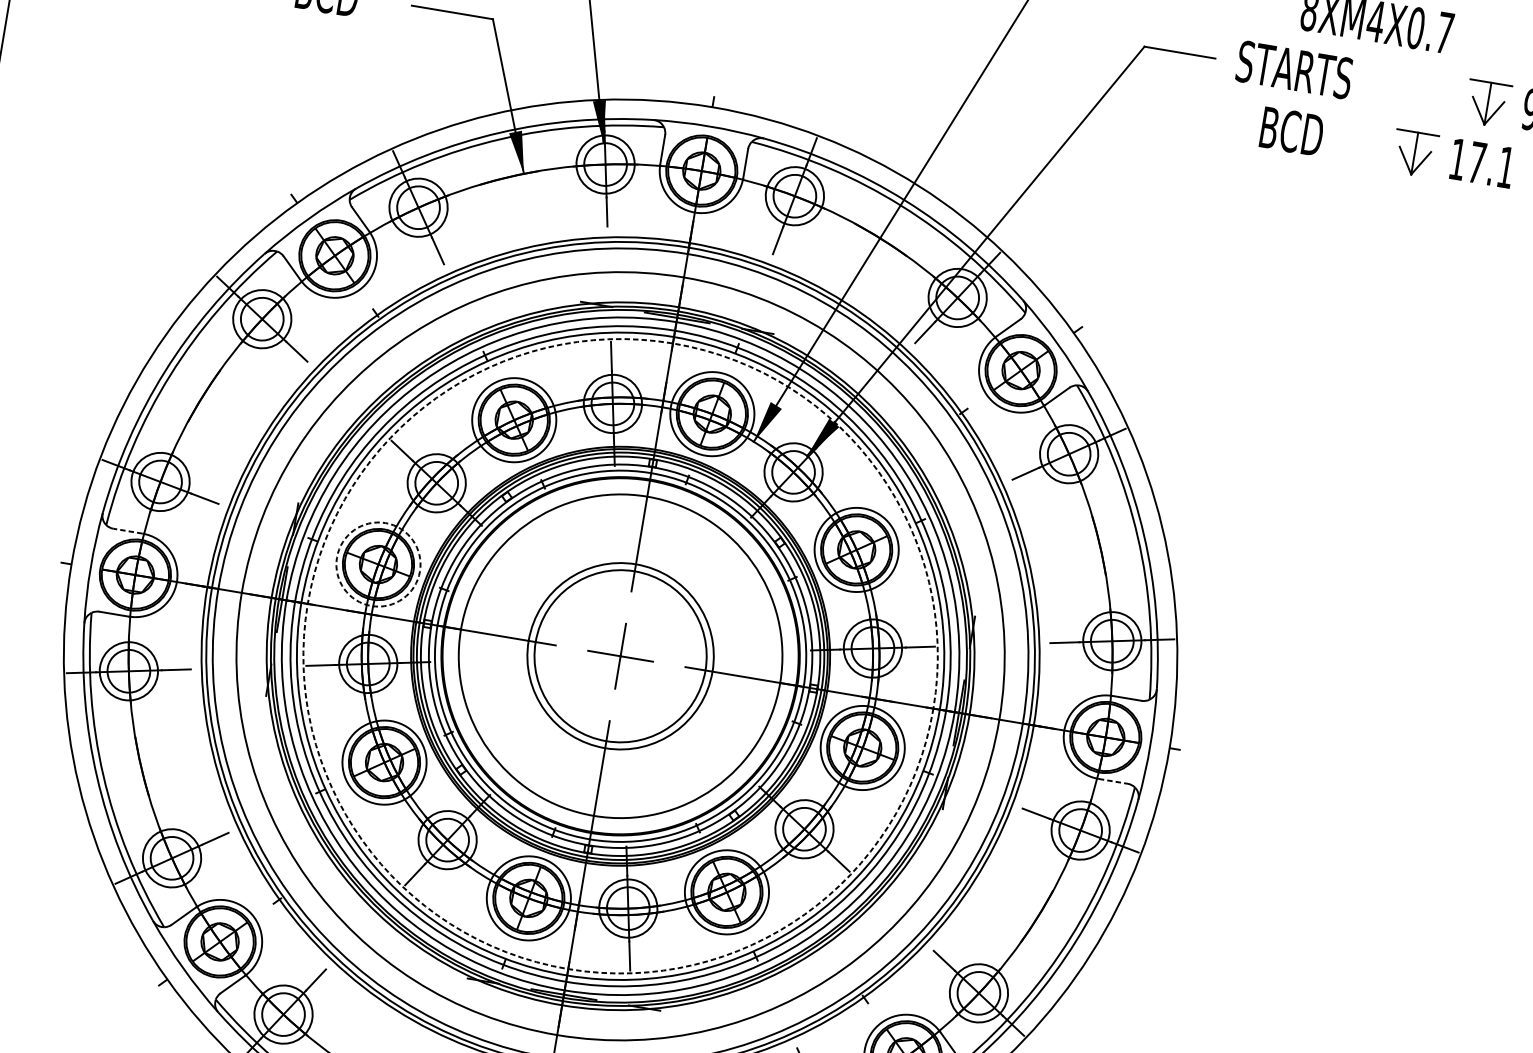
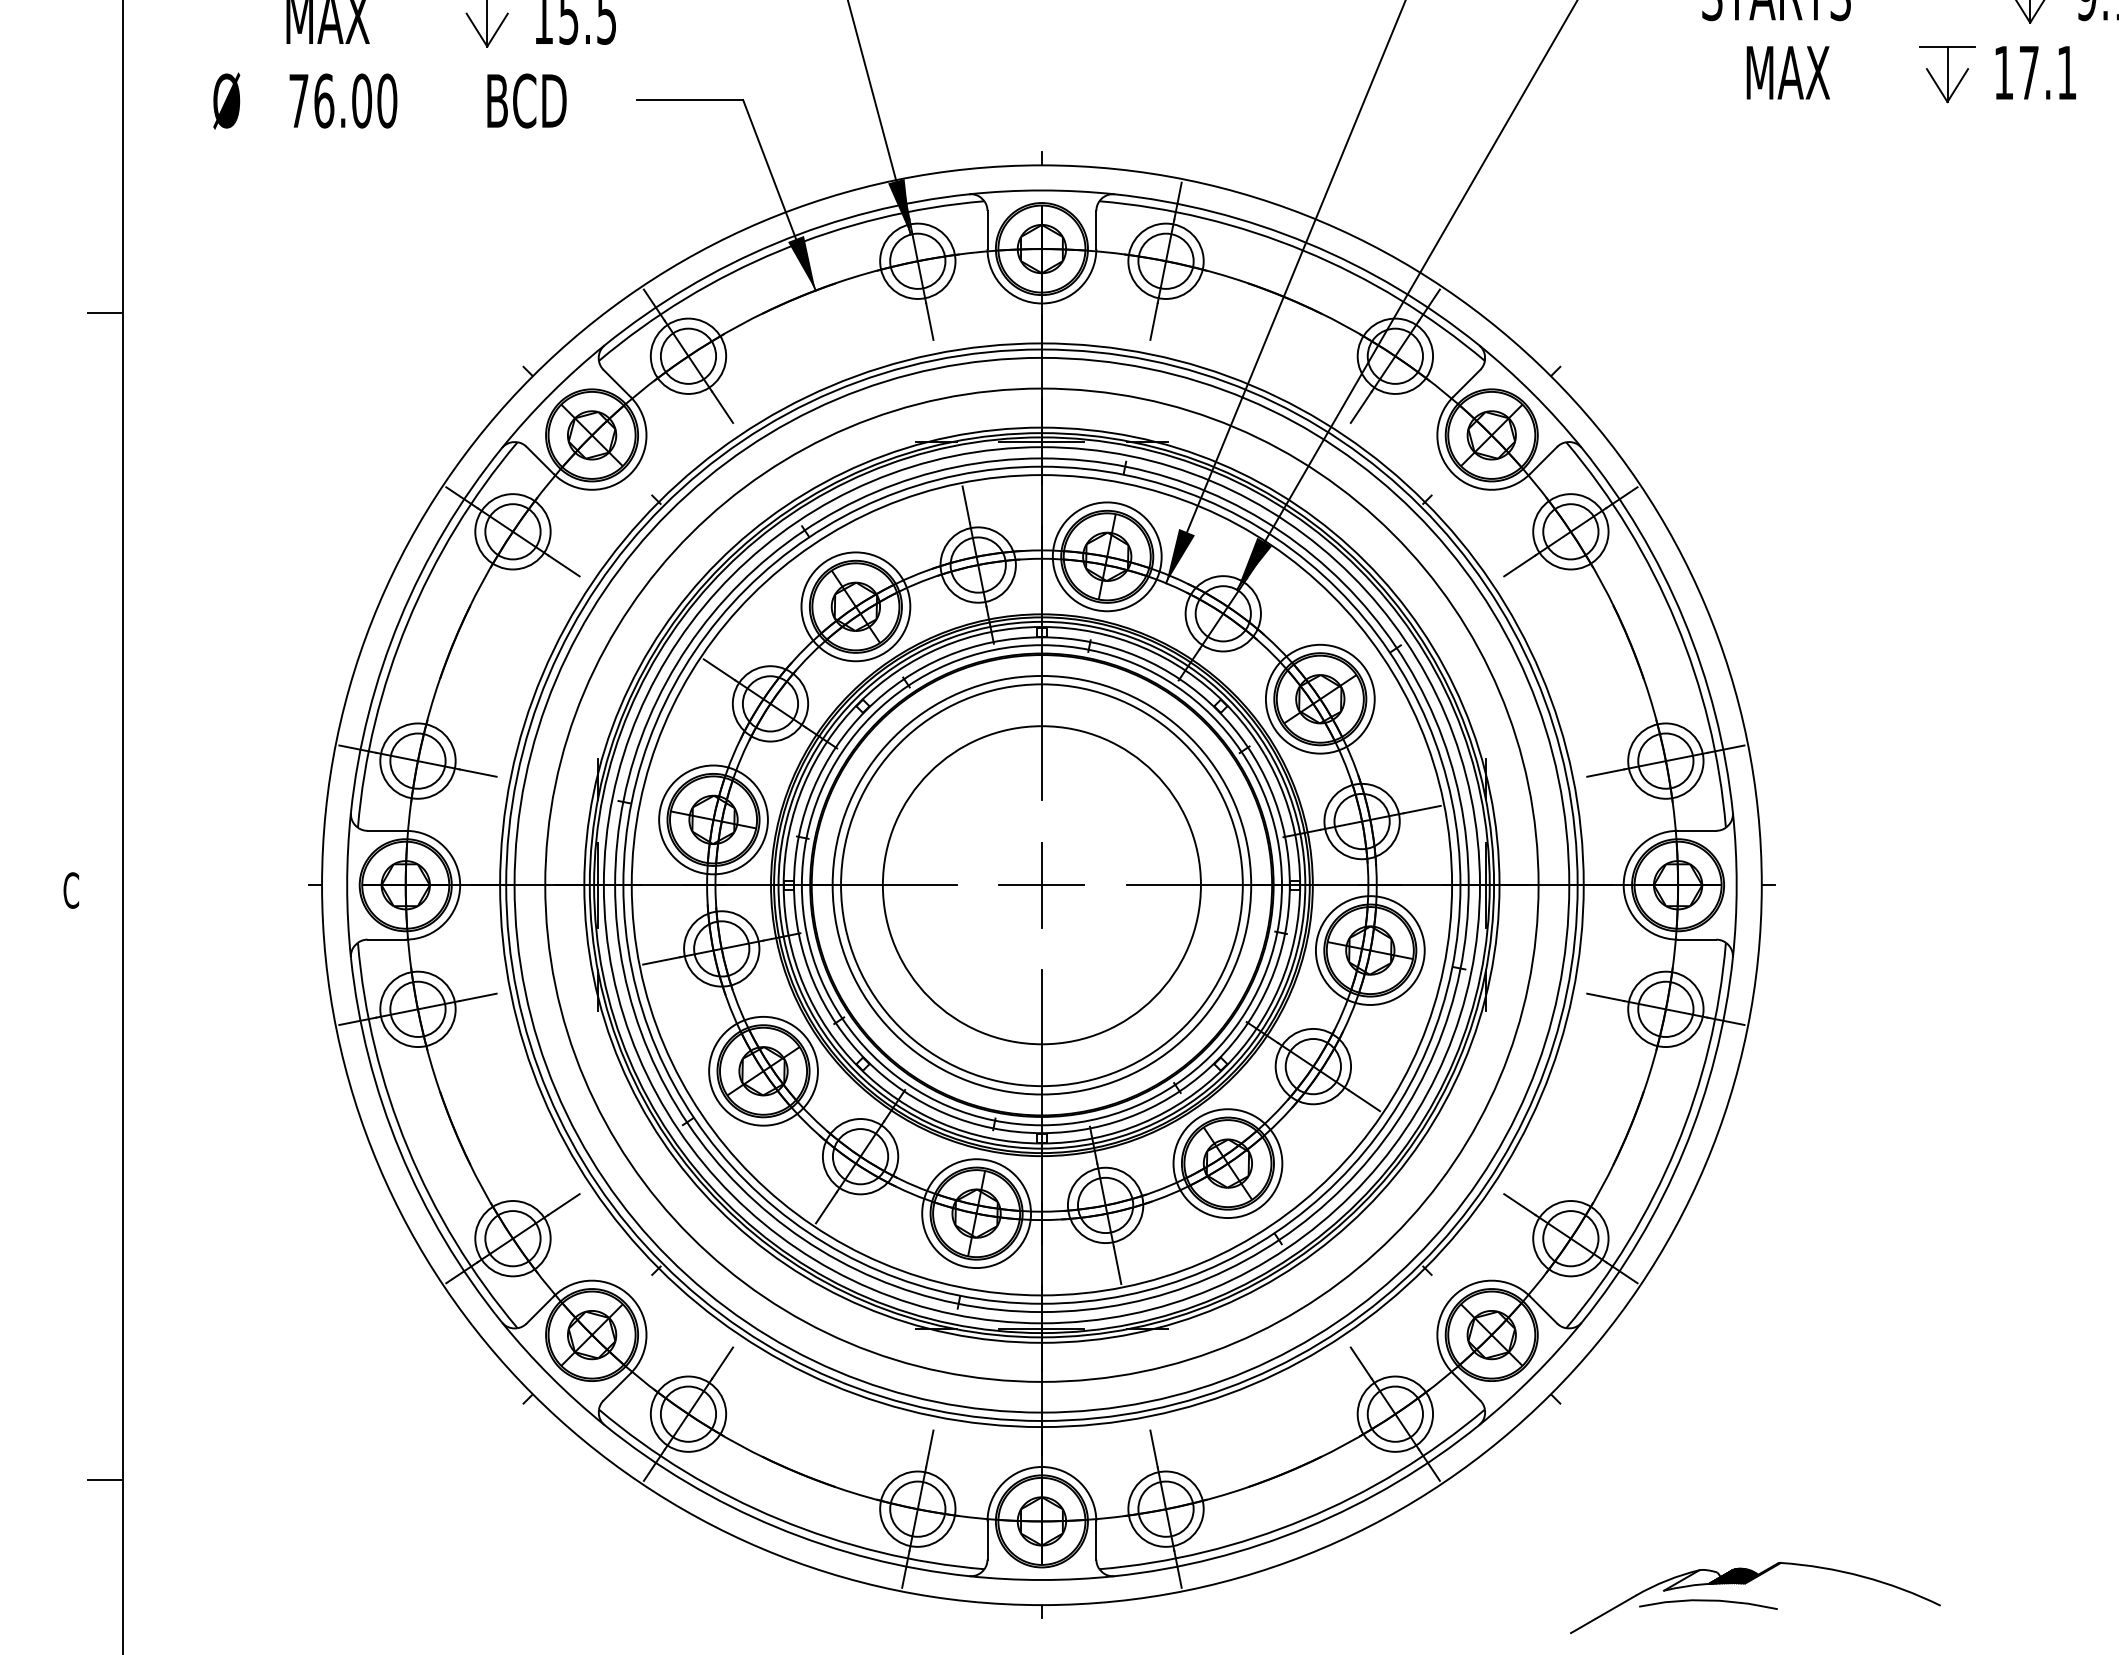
text: (1294, 131) -> (1789, 72), BCD -> MAX
line: (127, 530) -> (386, 830), dashed -> solid
circle: (378, 564) -> (713, 819), dashed -> solid
circle: (620, 656) -> (1041, 885), dashed -> solid
circle: (620, 656) -> (1041, 885), size x1.43
circle: (620, 656) -> (1041, 885), size x1.67
line: (1113, 781) -> (1697, 939), dashed -> solid

